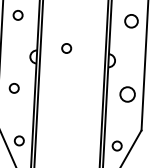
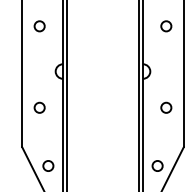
circle: (131, 21) -> (166, 26), size x0.71
circle: (66, 48) -> (95, 60), removed
circle: (127, 94) -> (166, 107), size x0.62

